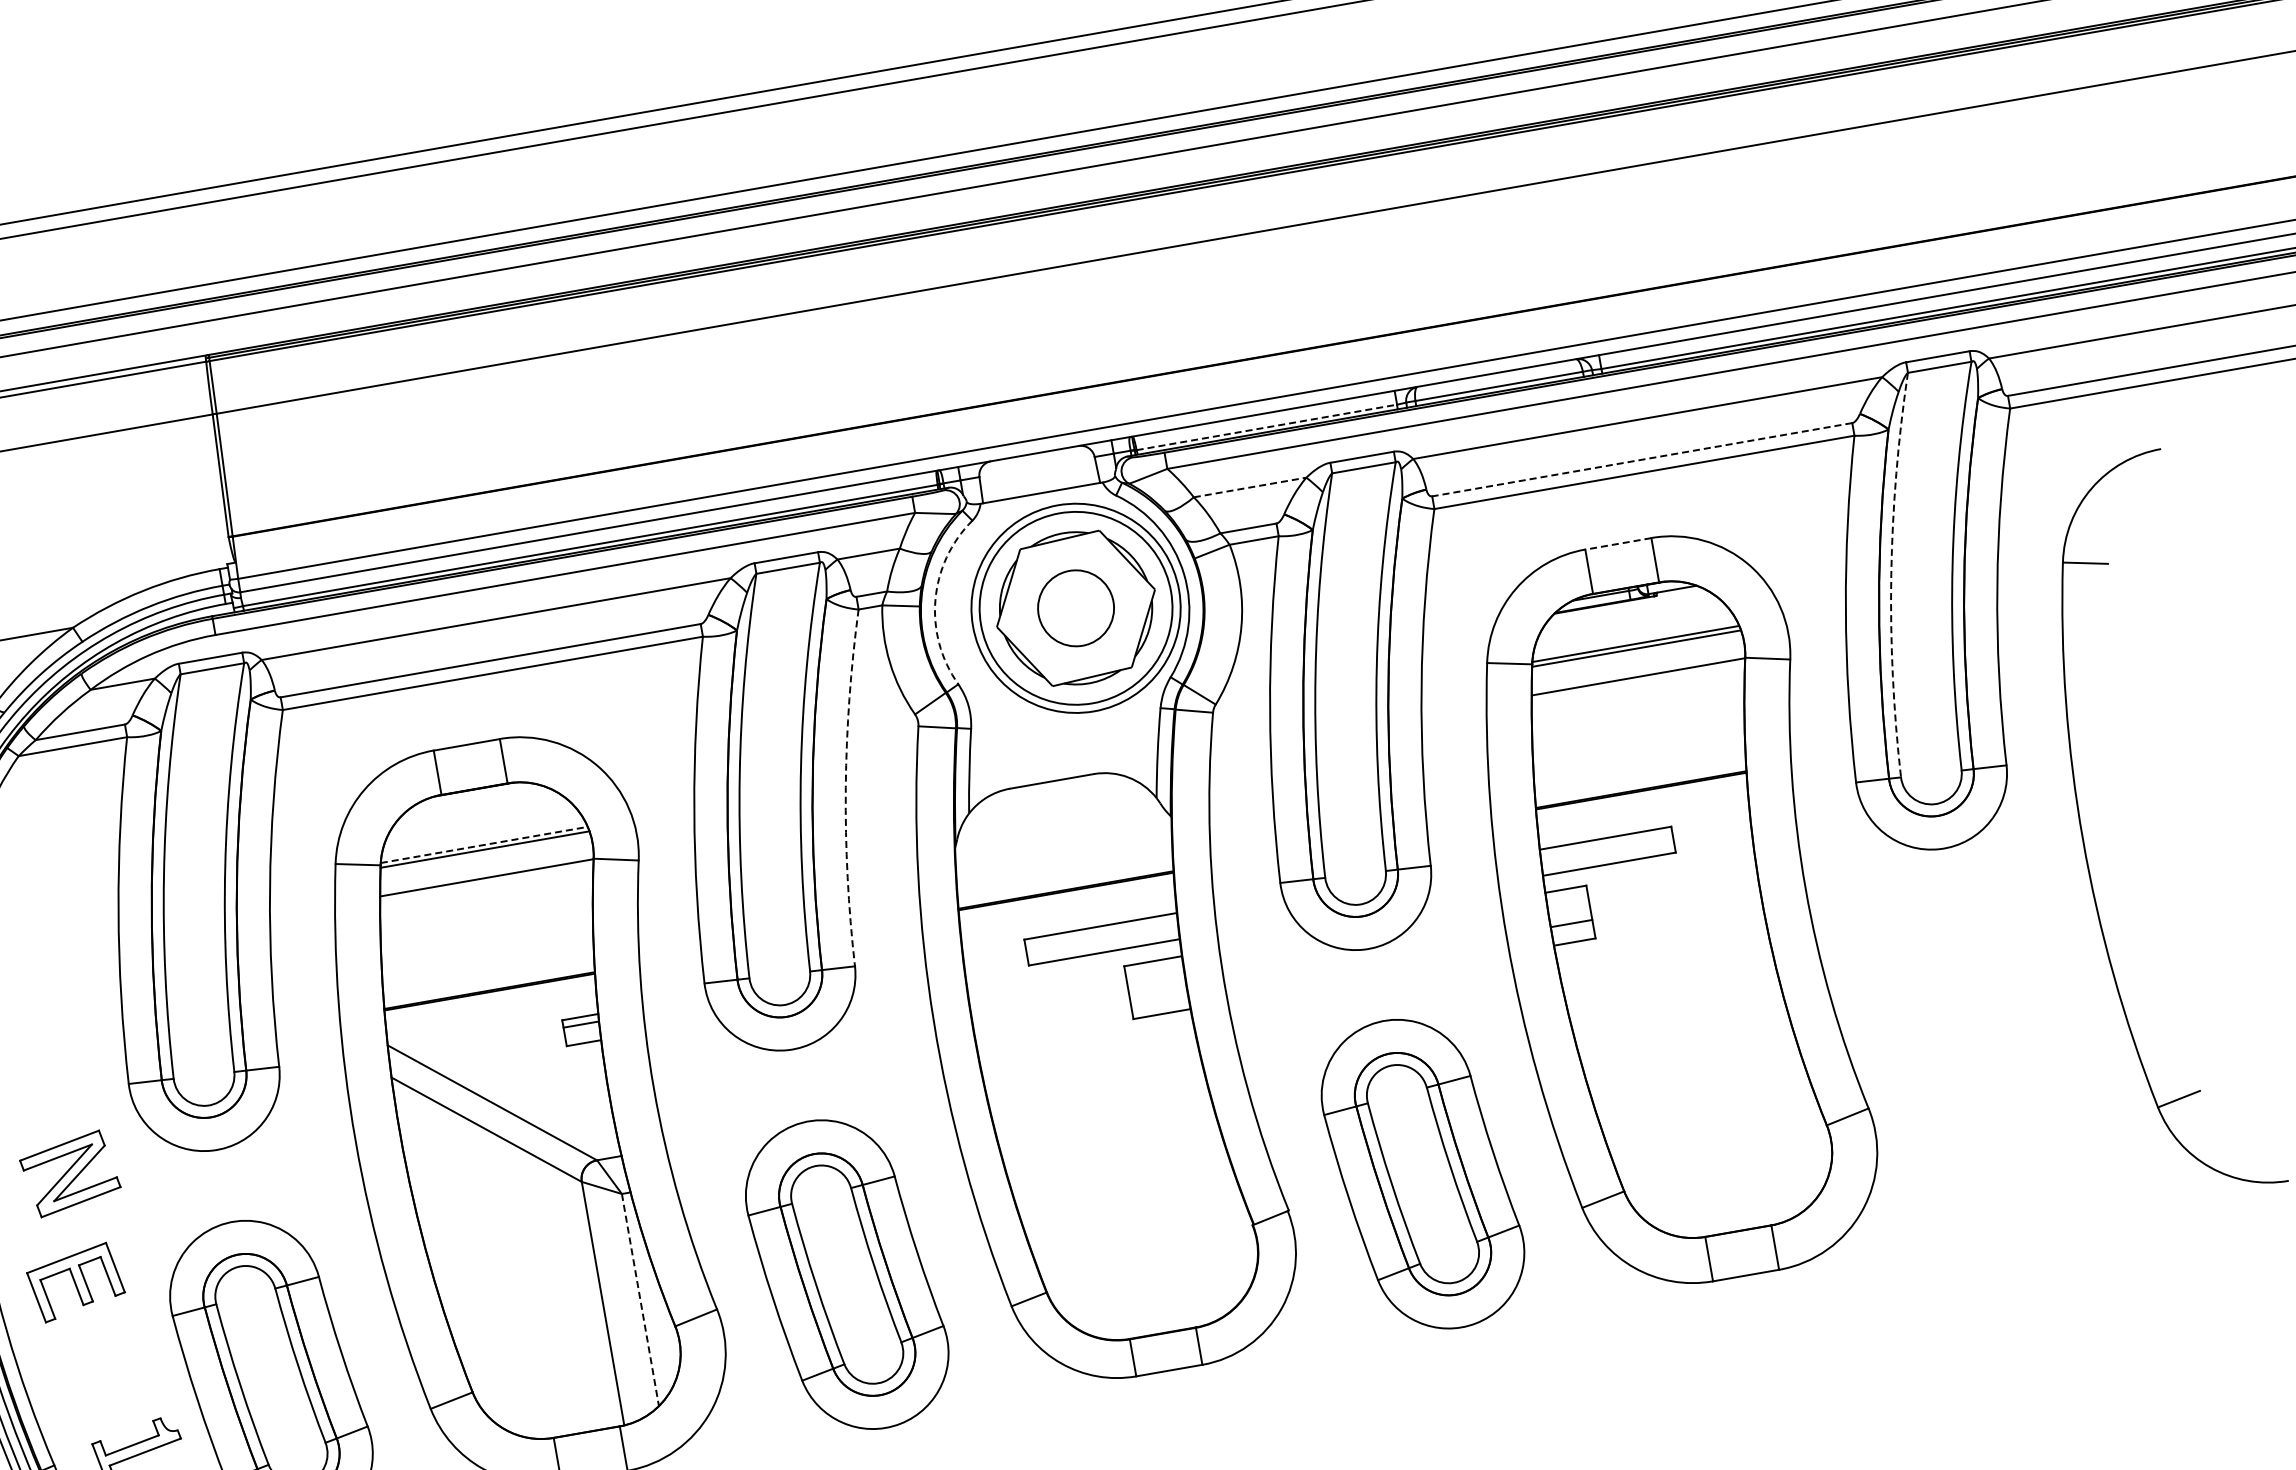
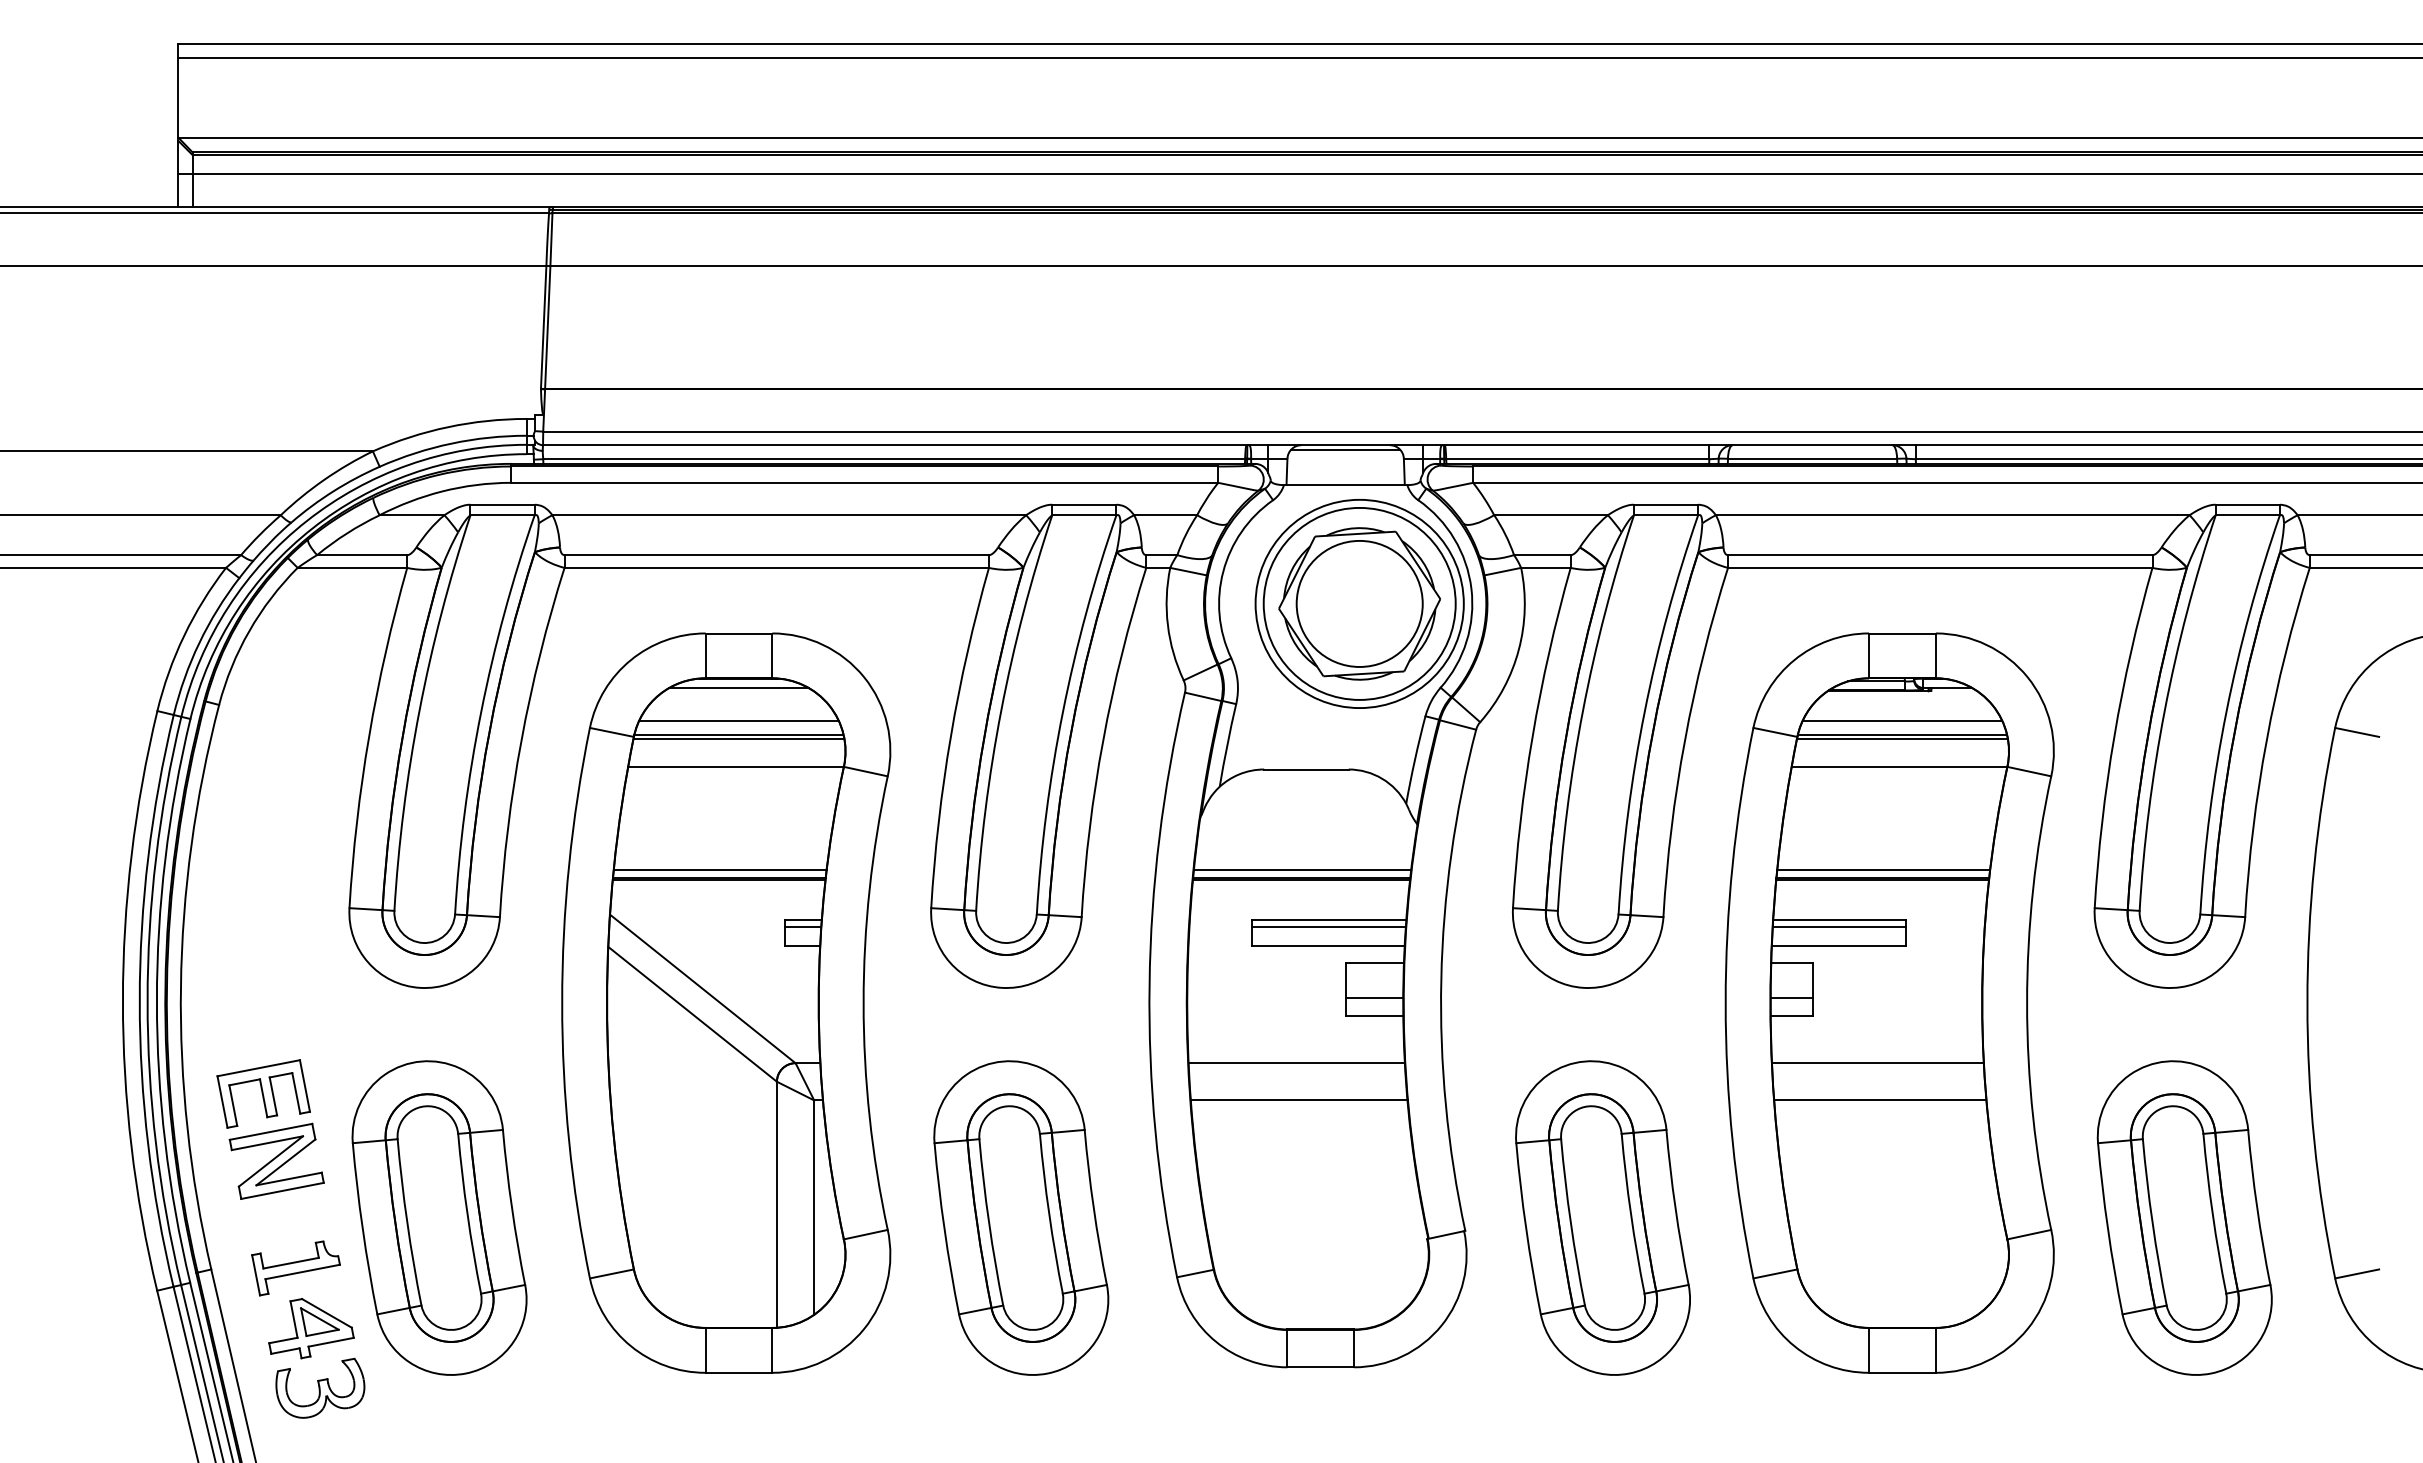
line: (1266, 427) -> (1577, 459), dashed -> solid
line: (1035, 457) -> (1345, 449), added
line: (1641, 460) -> (1939, 555), dashed -> solid
line: (1250, 487) -> (1551, 515), dashed -> solid
line: (1617, 544) -> (1901, 633), dashed -> solid
arc: (1891, 574) -> (2164, 710), dashed -> solid
arc: (935, 599) -> (1223, 571), dashed -> solid
circle: (1075, 607) -> (1359, 603), size x1.67
line: (1633, 629) -> (1902, 720), added
line: (1640, 781) -> (1883, 870), added
arc: (846, 787) -> (1103, 740), dashed -> solid
line: (475, 798) -> (738, 687), added
line: (481, 831) -> (738, 720), added
line: (484, 844) -> (739, 734), dashed -> solid
line: (1605, 845) -> (1838, 927), added
line: (1065, 882) -> (1302, 870), added
line: (1101, 933) -> (1328, 927), added
line: (1667, 973) -> (1877, 1063), added
line: (488, 982) -> (719, 870), added
line: (1158, 995) -> (1374, 997), added
line: (1677, 1009) -> (1880, 1100), added
part: (1998, 1073) -> (2184, 1217), added
line: (1092, 1074) -> (1296, 1063), added
line: (1101, 1110) -> (1298, 1100), added
part: (69, 1173) -> (276, 1160), moved
line: (640, 1300) -> (814, 1208), dashed -> solid

